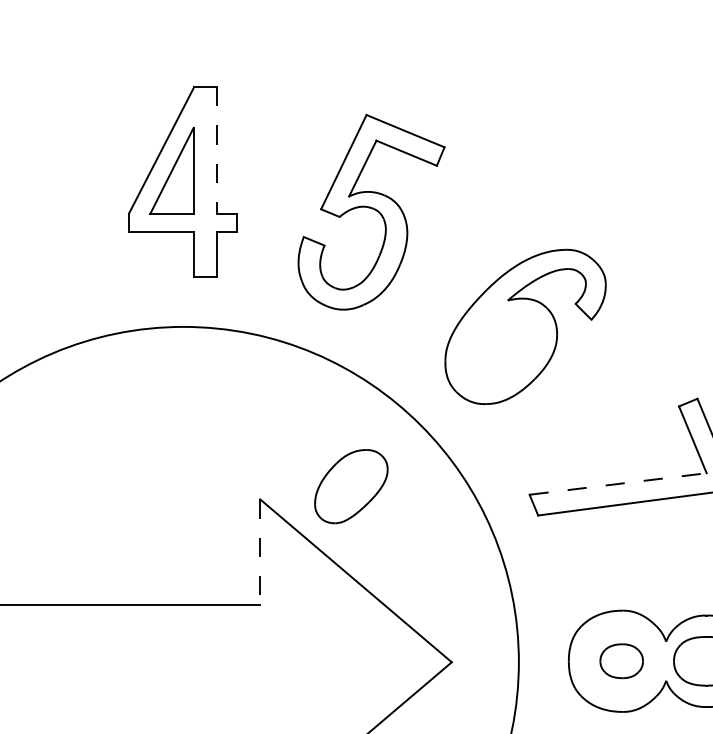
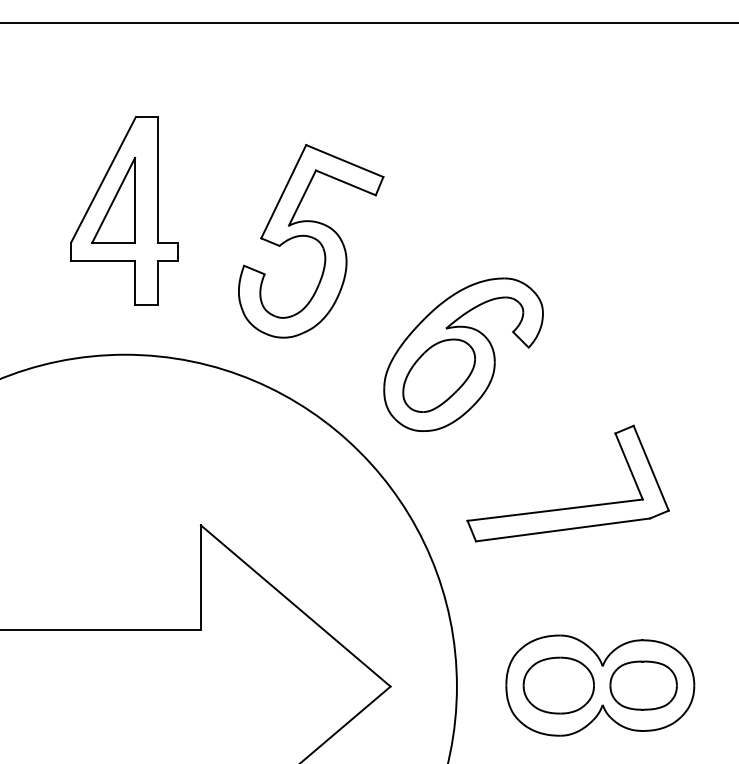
line: (216, 150) -> (157, 180), dashed -> solid
line: (618, 484) -> (555, 510), dashed -> solid
part: (350, 486) -> (438, 375), moved
line: (259, 553) -> (200, 578), dashed -> solid
part: (621, 661) -> (558, 685), size x1.67

